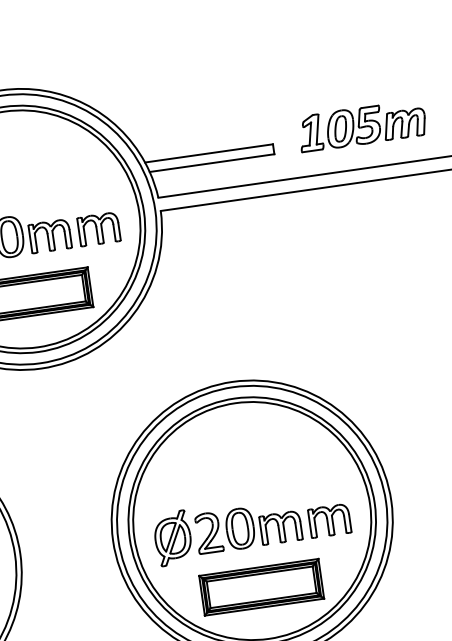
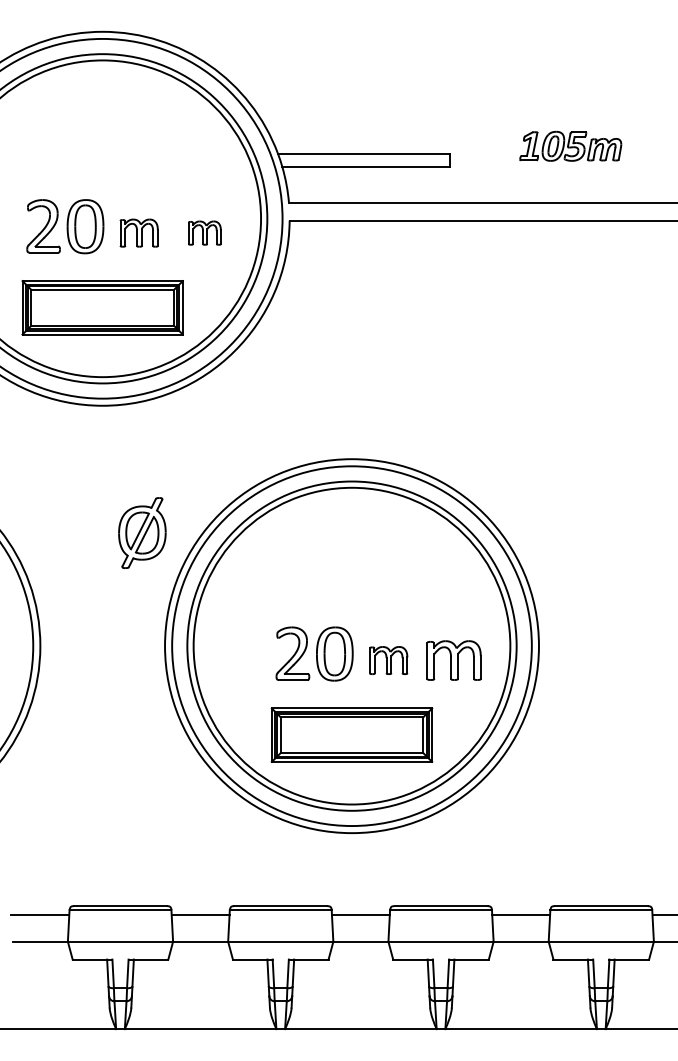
part: (361, 126) -> (570, 146), size x0.6
part: (98, 228) -> (204, 232), size x0.6
part: (49, 235) -> (138, 232), size x0.7
part: (280, 527) -> (388, 660), size x0.7
part: (173, 537) -> (142, 532), moved

